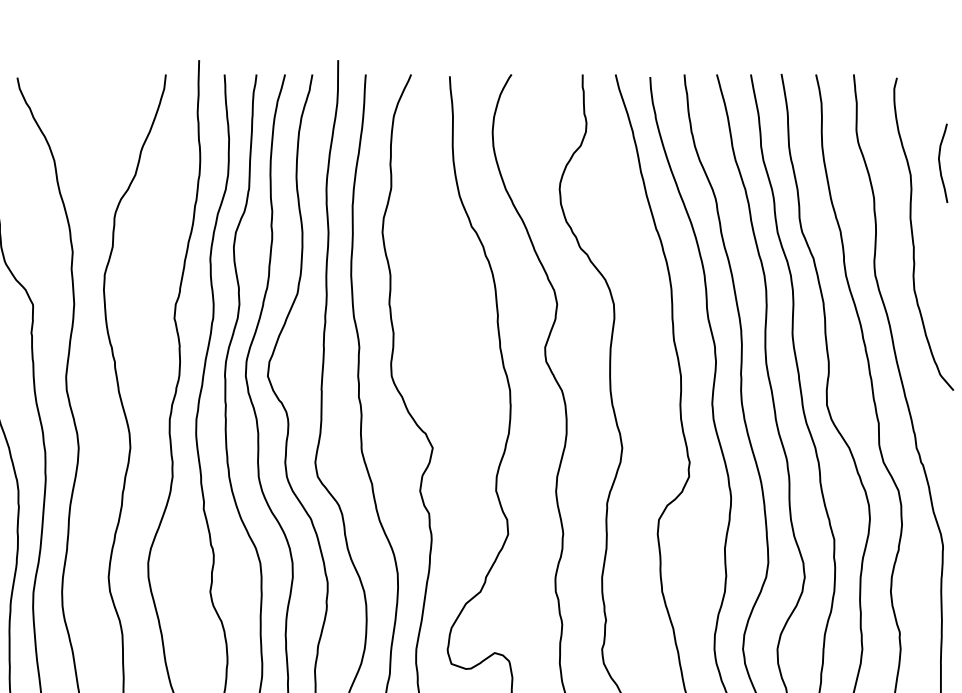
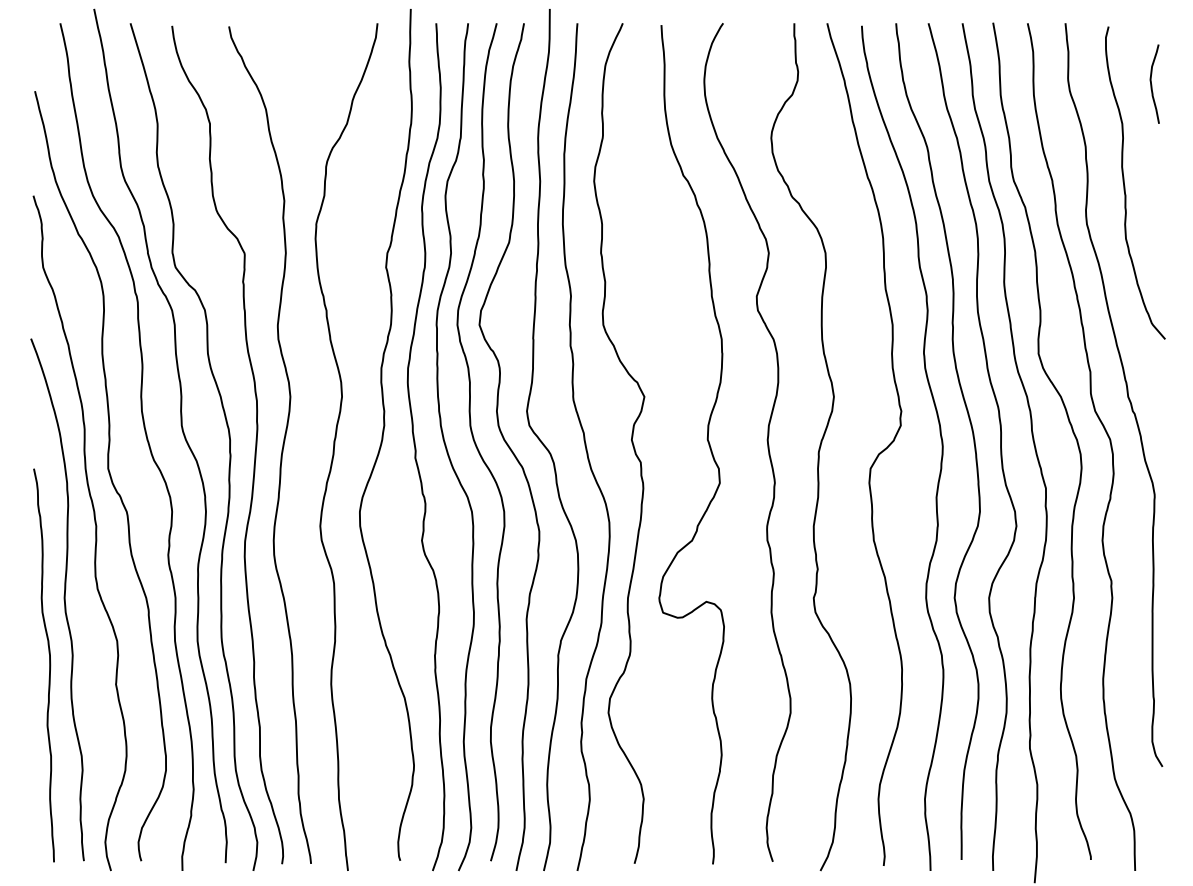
curve: (940, 163) -> (1152, 84), moved

